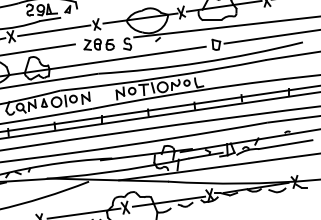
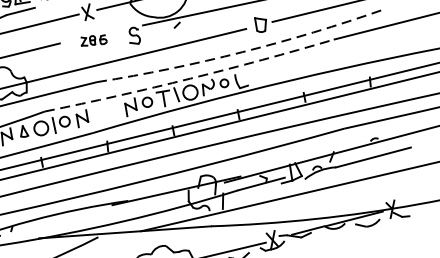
part: (98, 44) -> (93, 40), size x0.6
arc: (201, 62) -> (242, 51), solid -> dashed
arc: (163, 77) -> (190, 78), solid -> dashed

